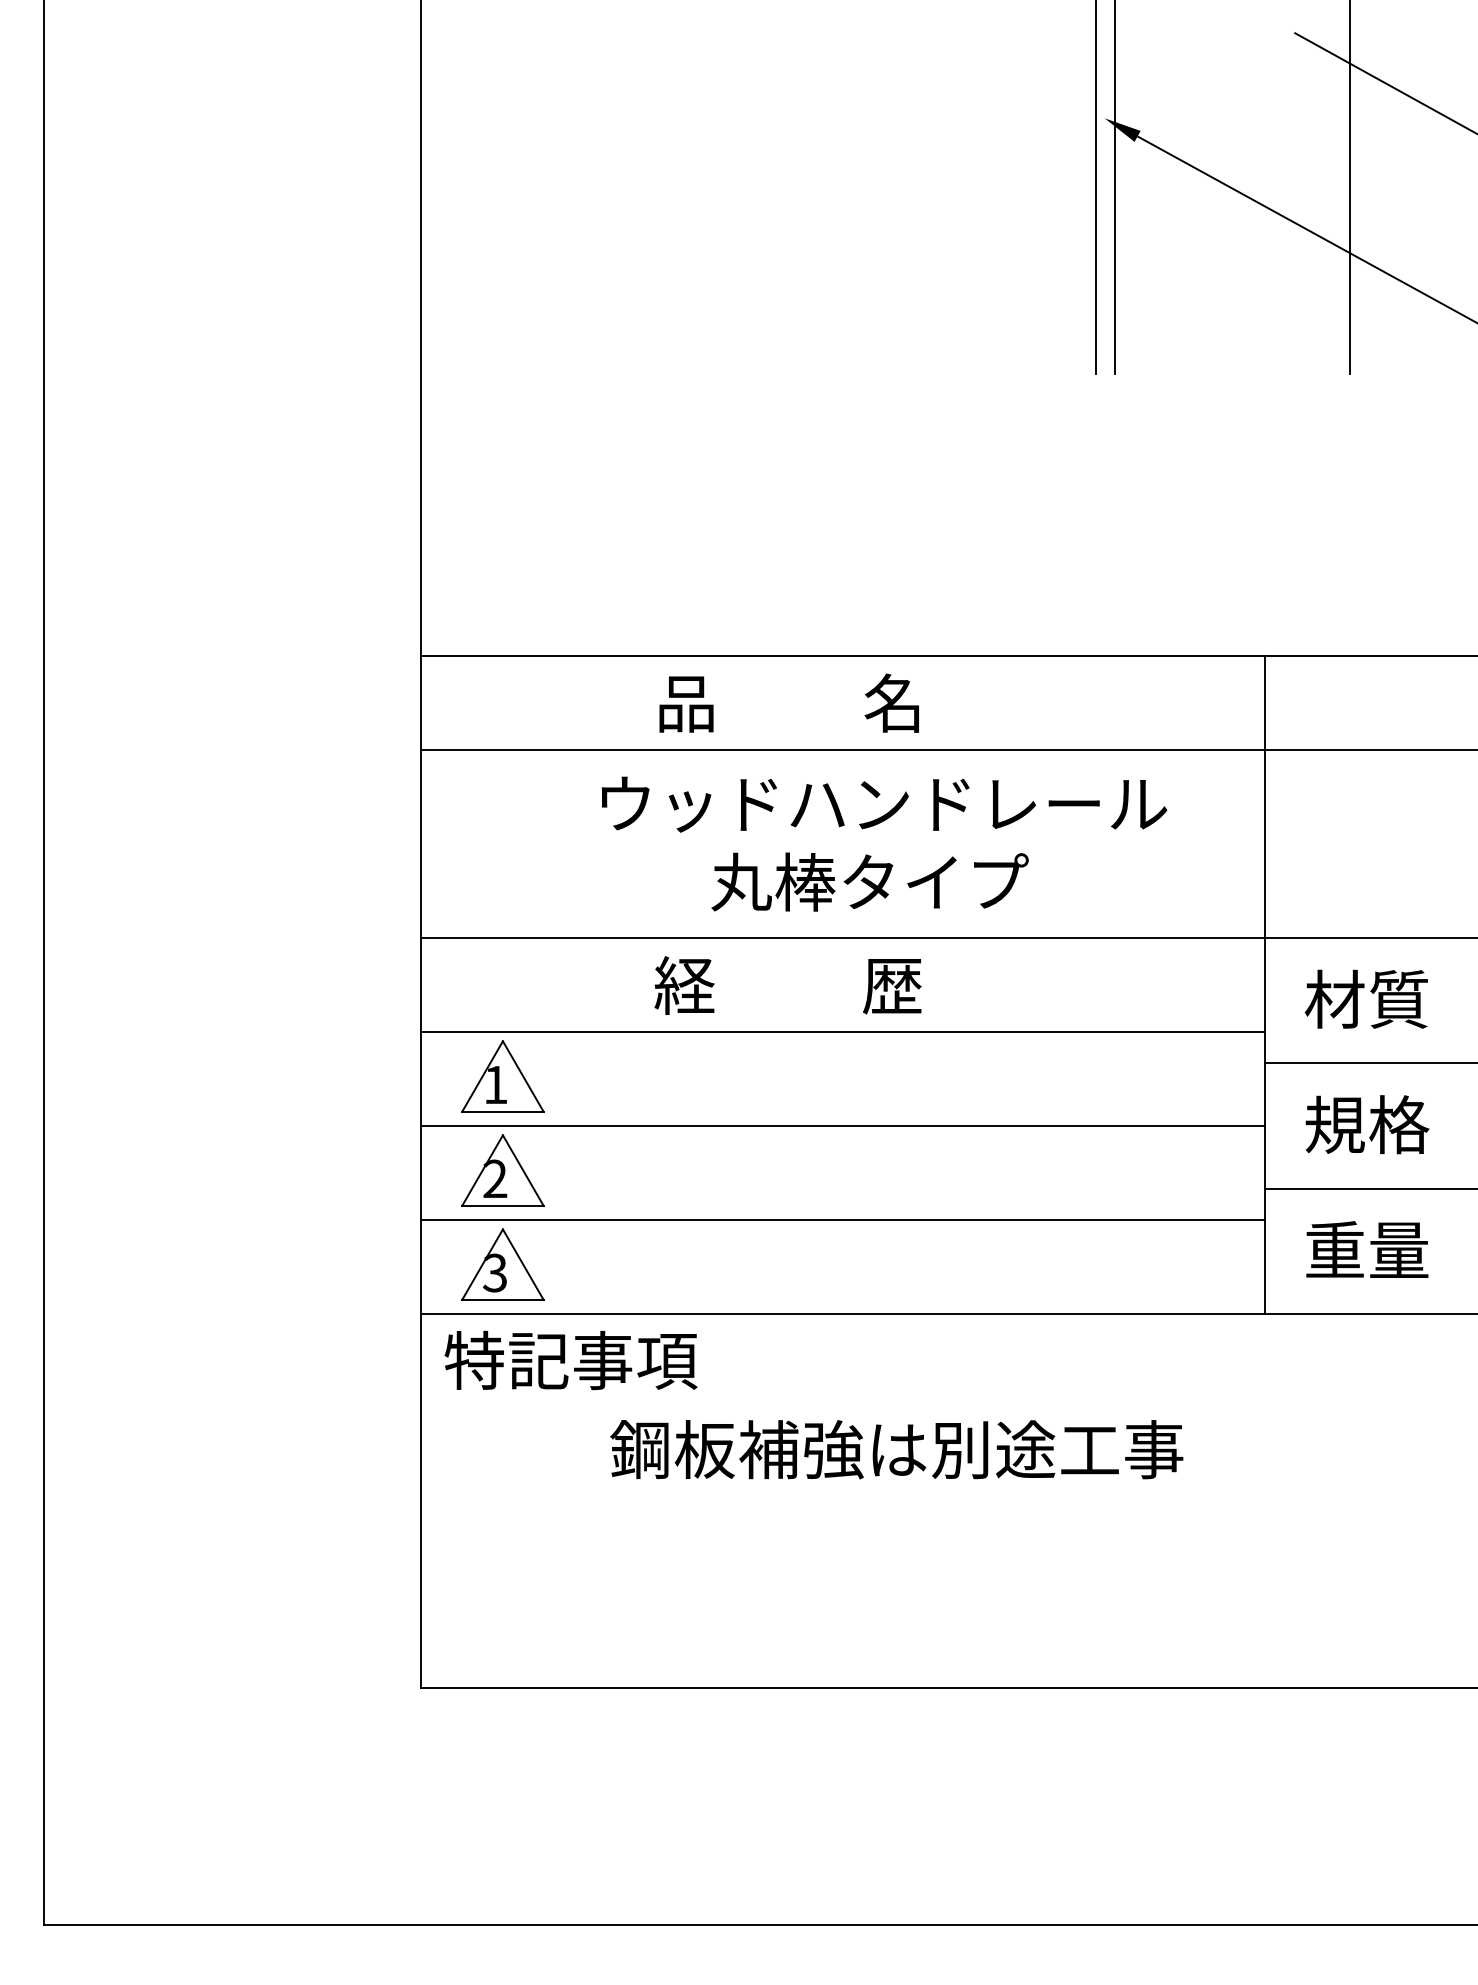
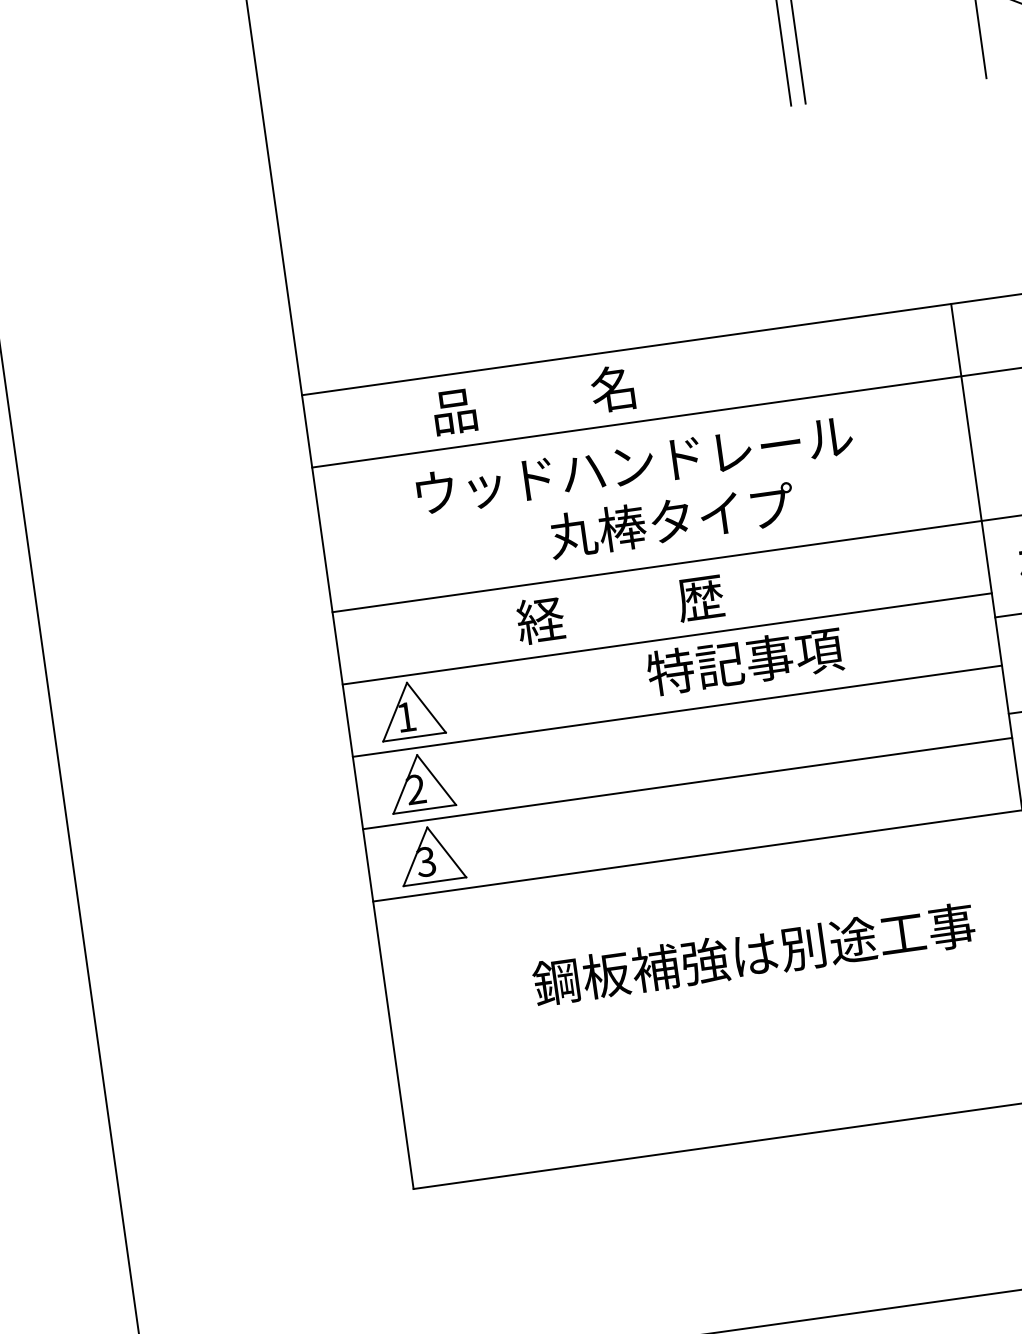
text: (788, 702) -> (533, 399), moved
text: (884, 804) -> (634, 465), moved
text: (570, 1360) -> (744, 661), moved

